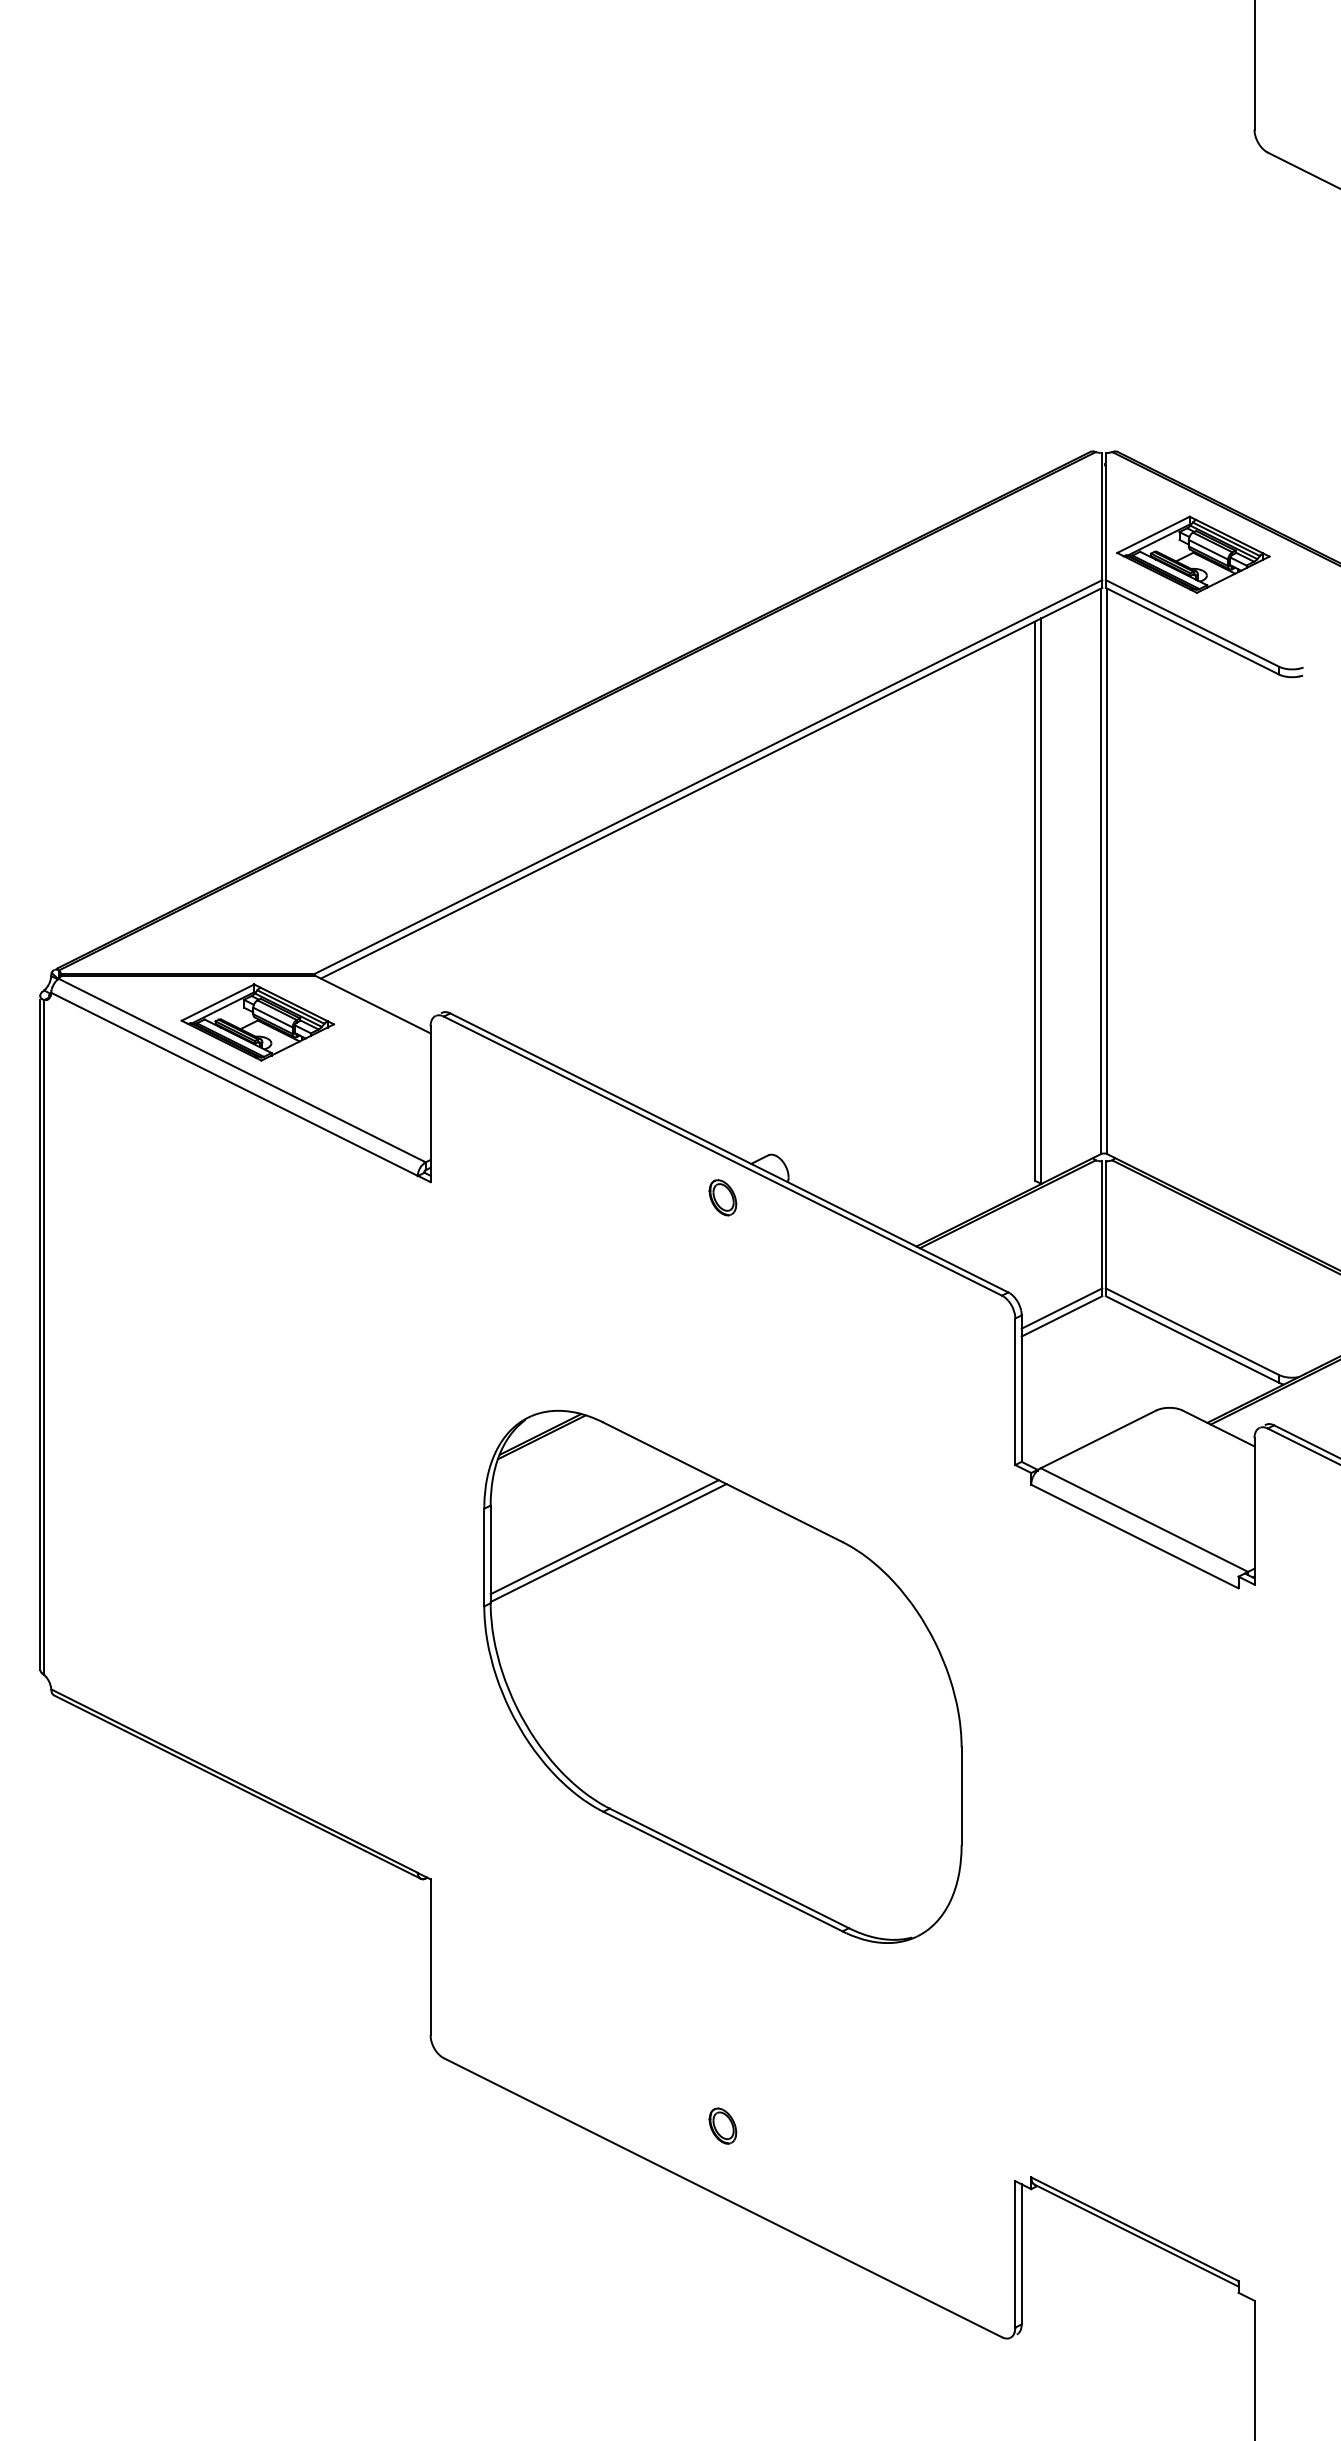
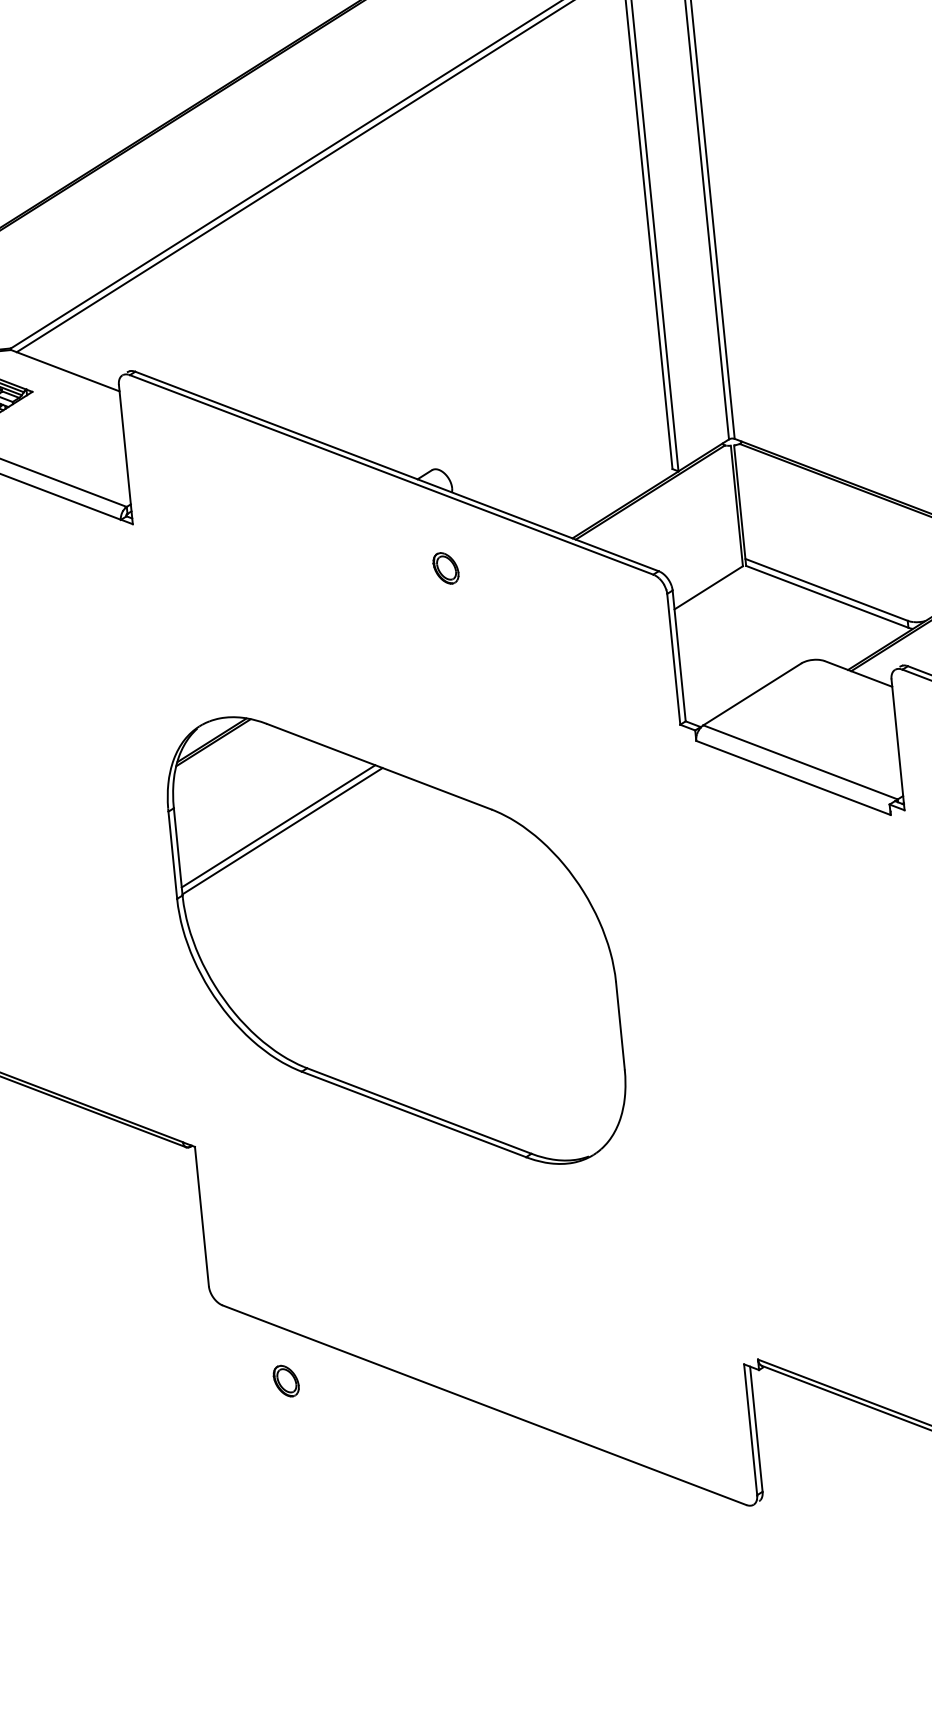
part: (722, 1197) -> (445, 568), moved
line: (1061, 1308) -> (707, 580), removed
part: (722, 1676) -> (396, 940), moved
part: (722, 2125) -> (285, 1380), moved

